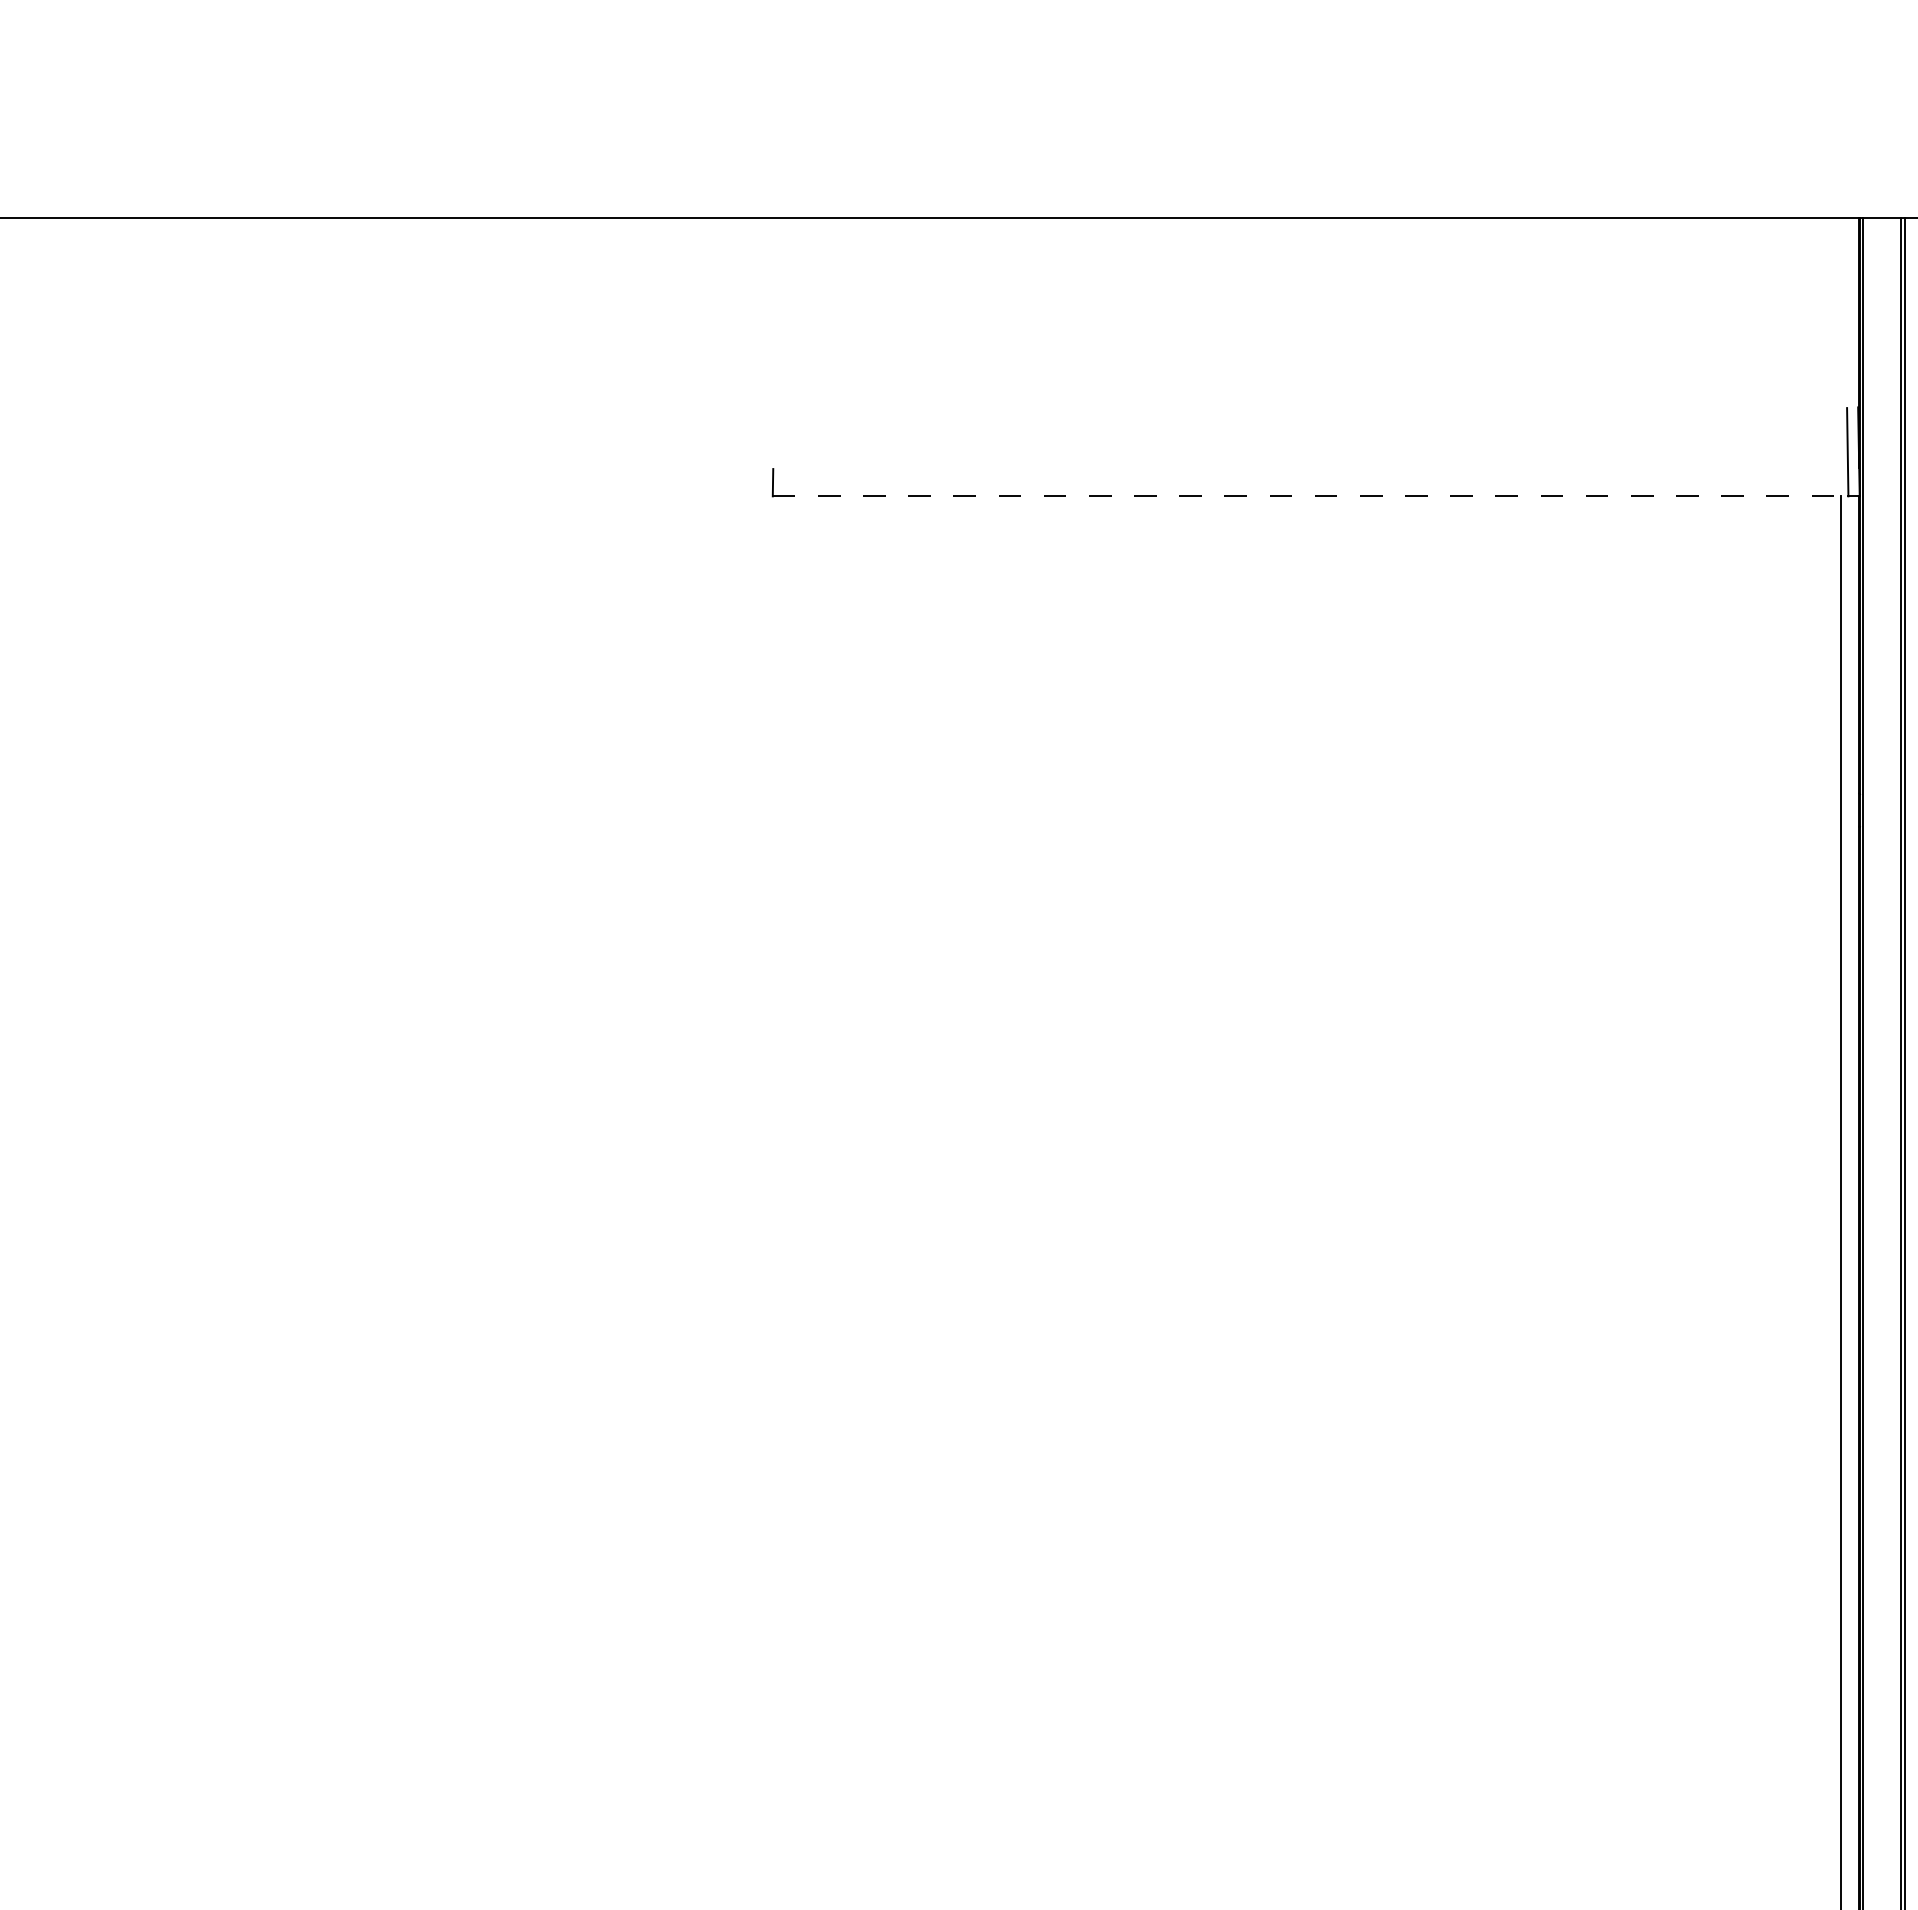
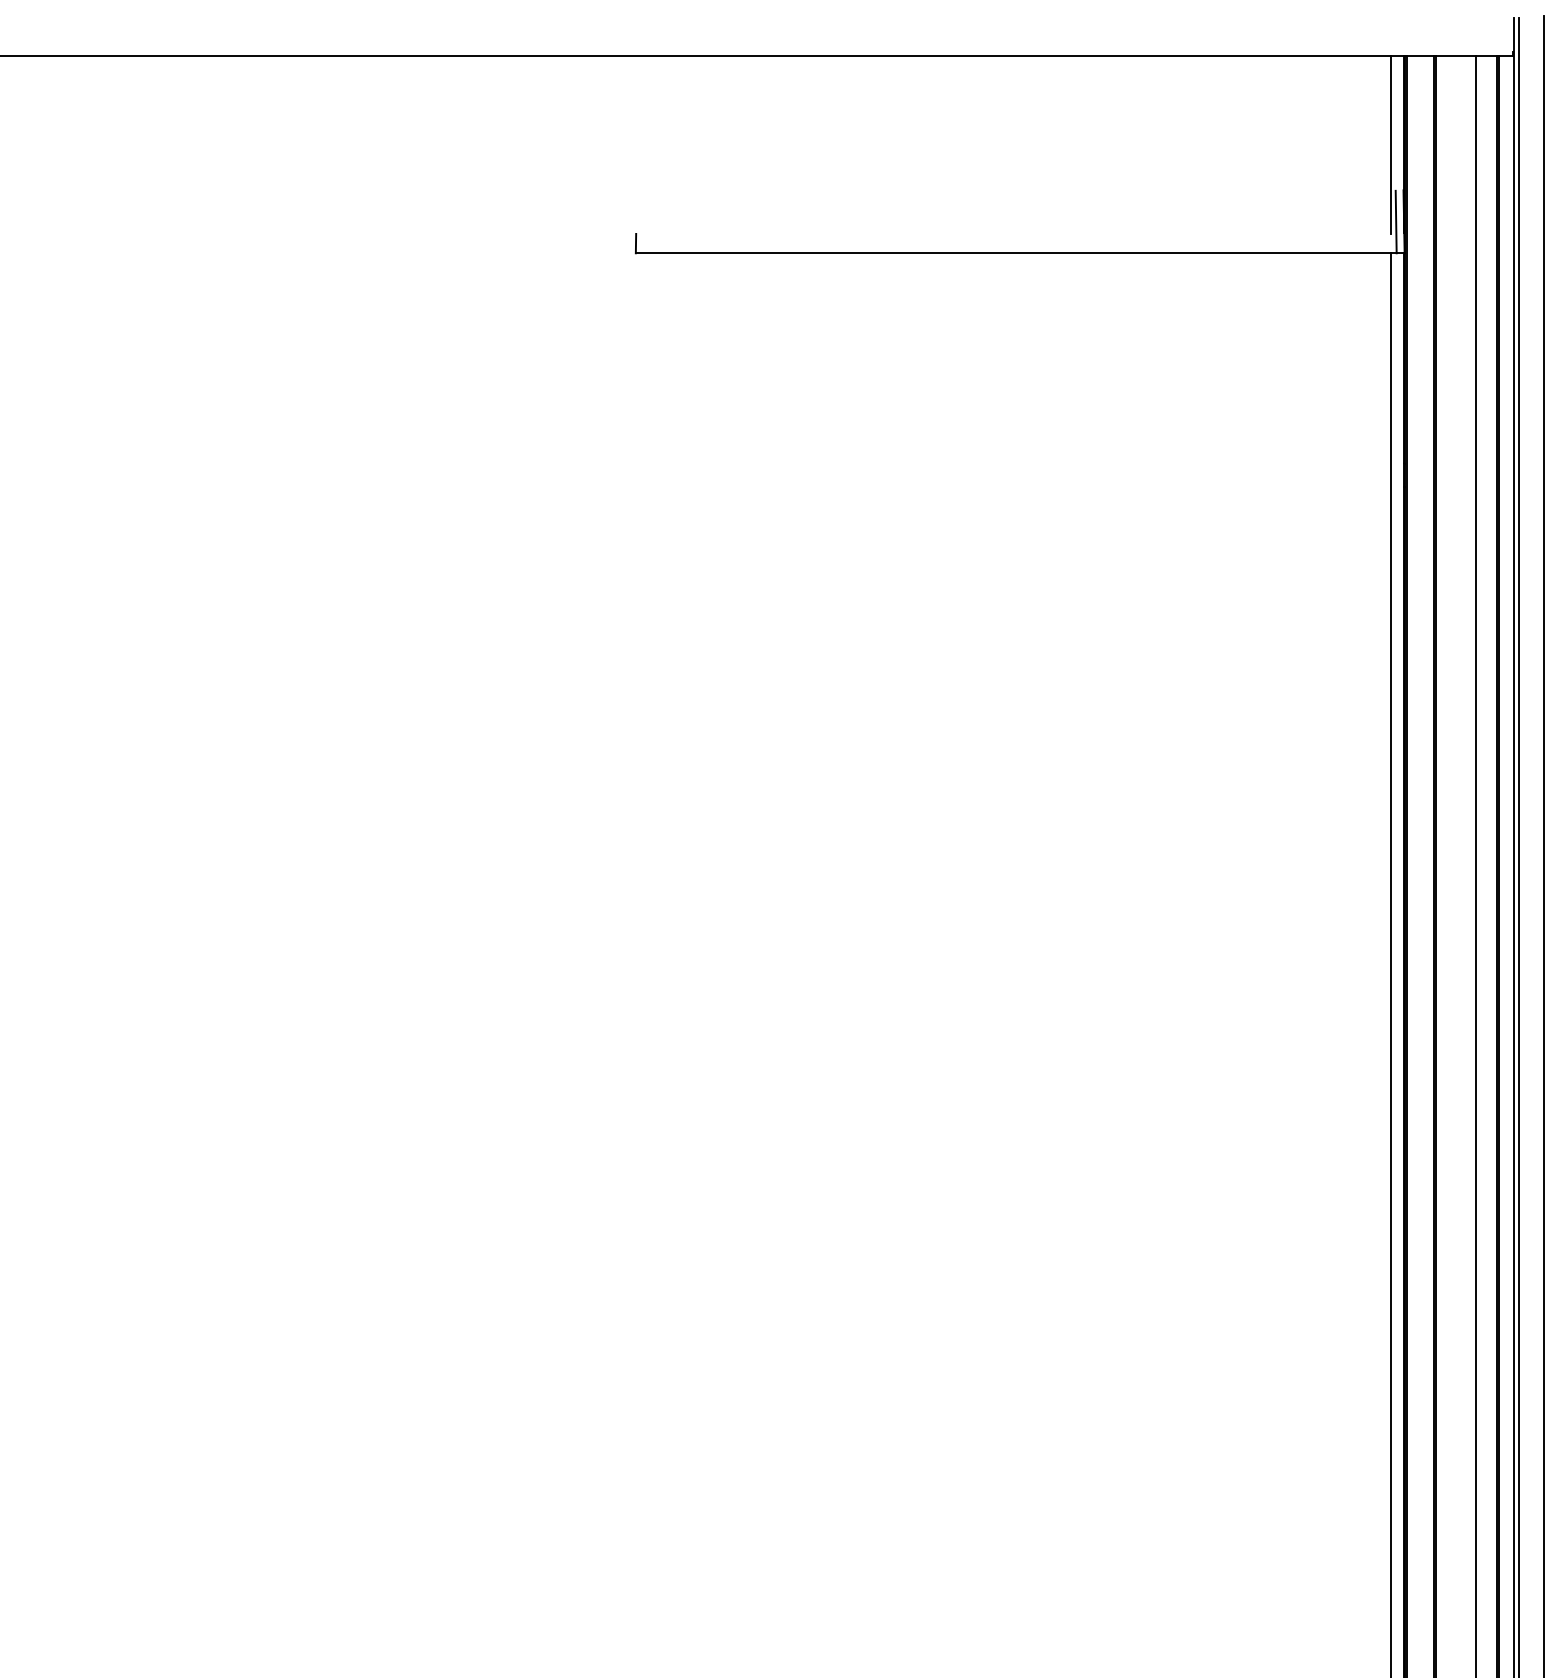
line: (1841, 342) -> (1391, 144), added
line: (1310, 496) -> (1016, 253), dashed -> solid

